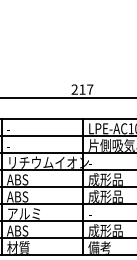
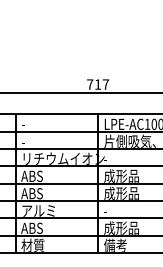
text: (75, 89) -> (90, 84), 217 -> 717

